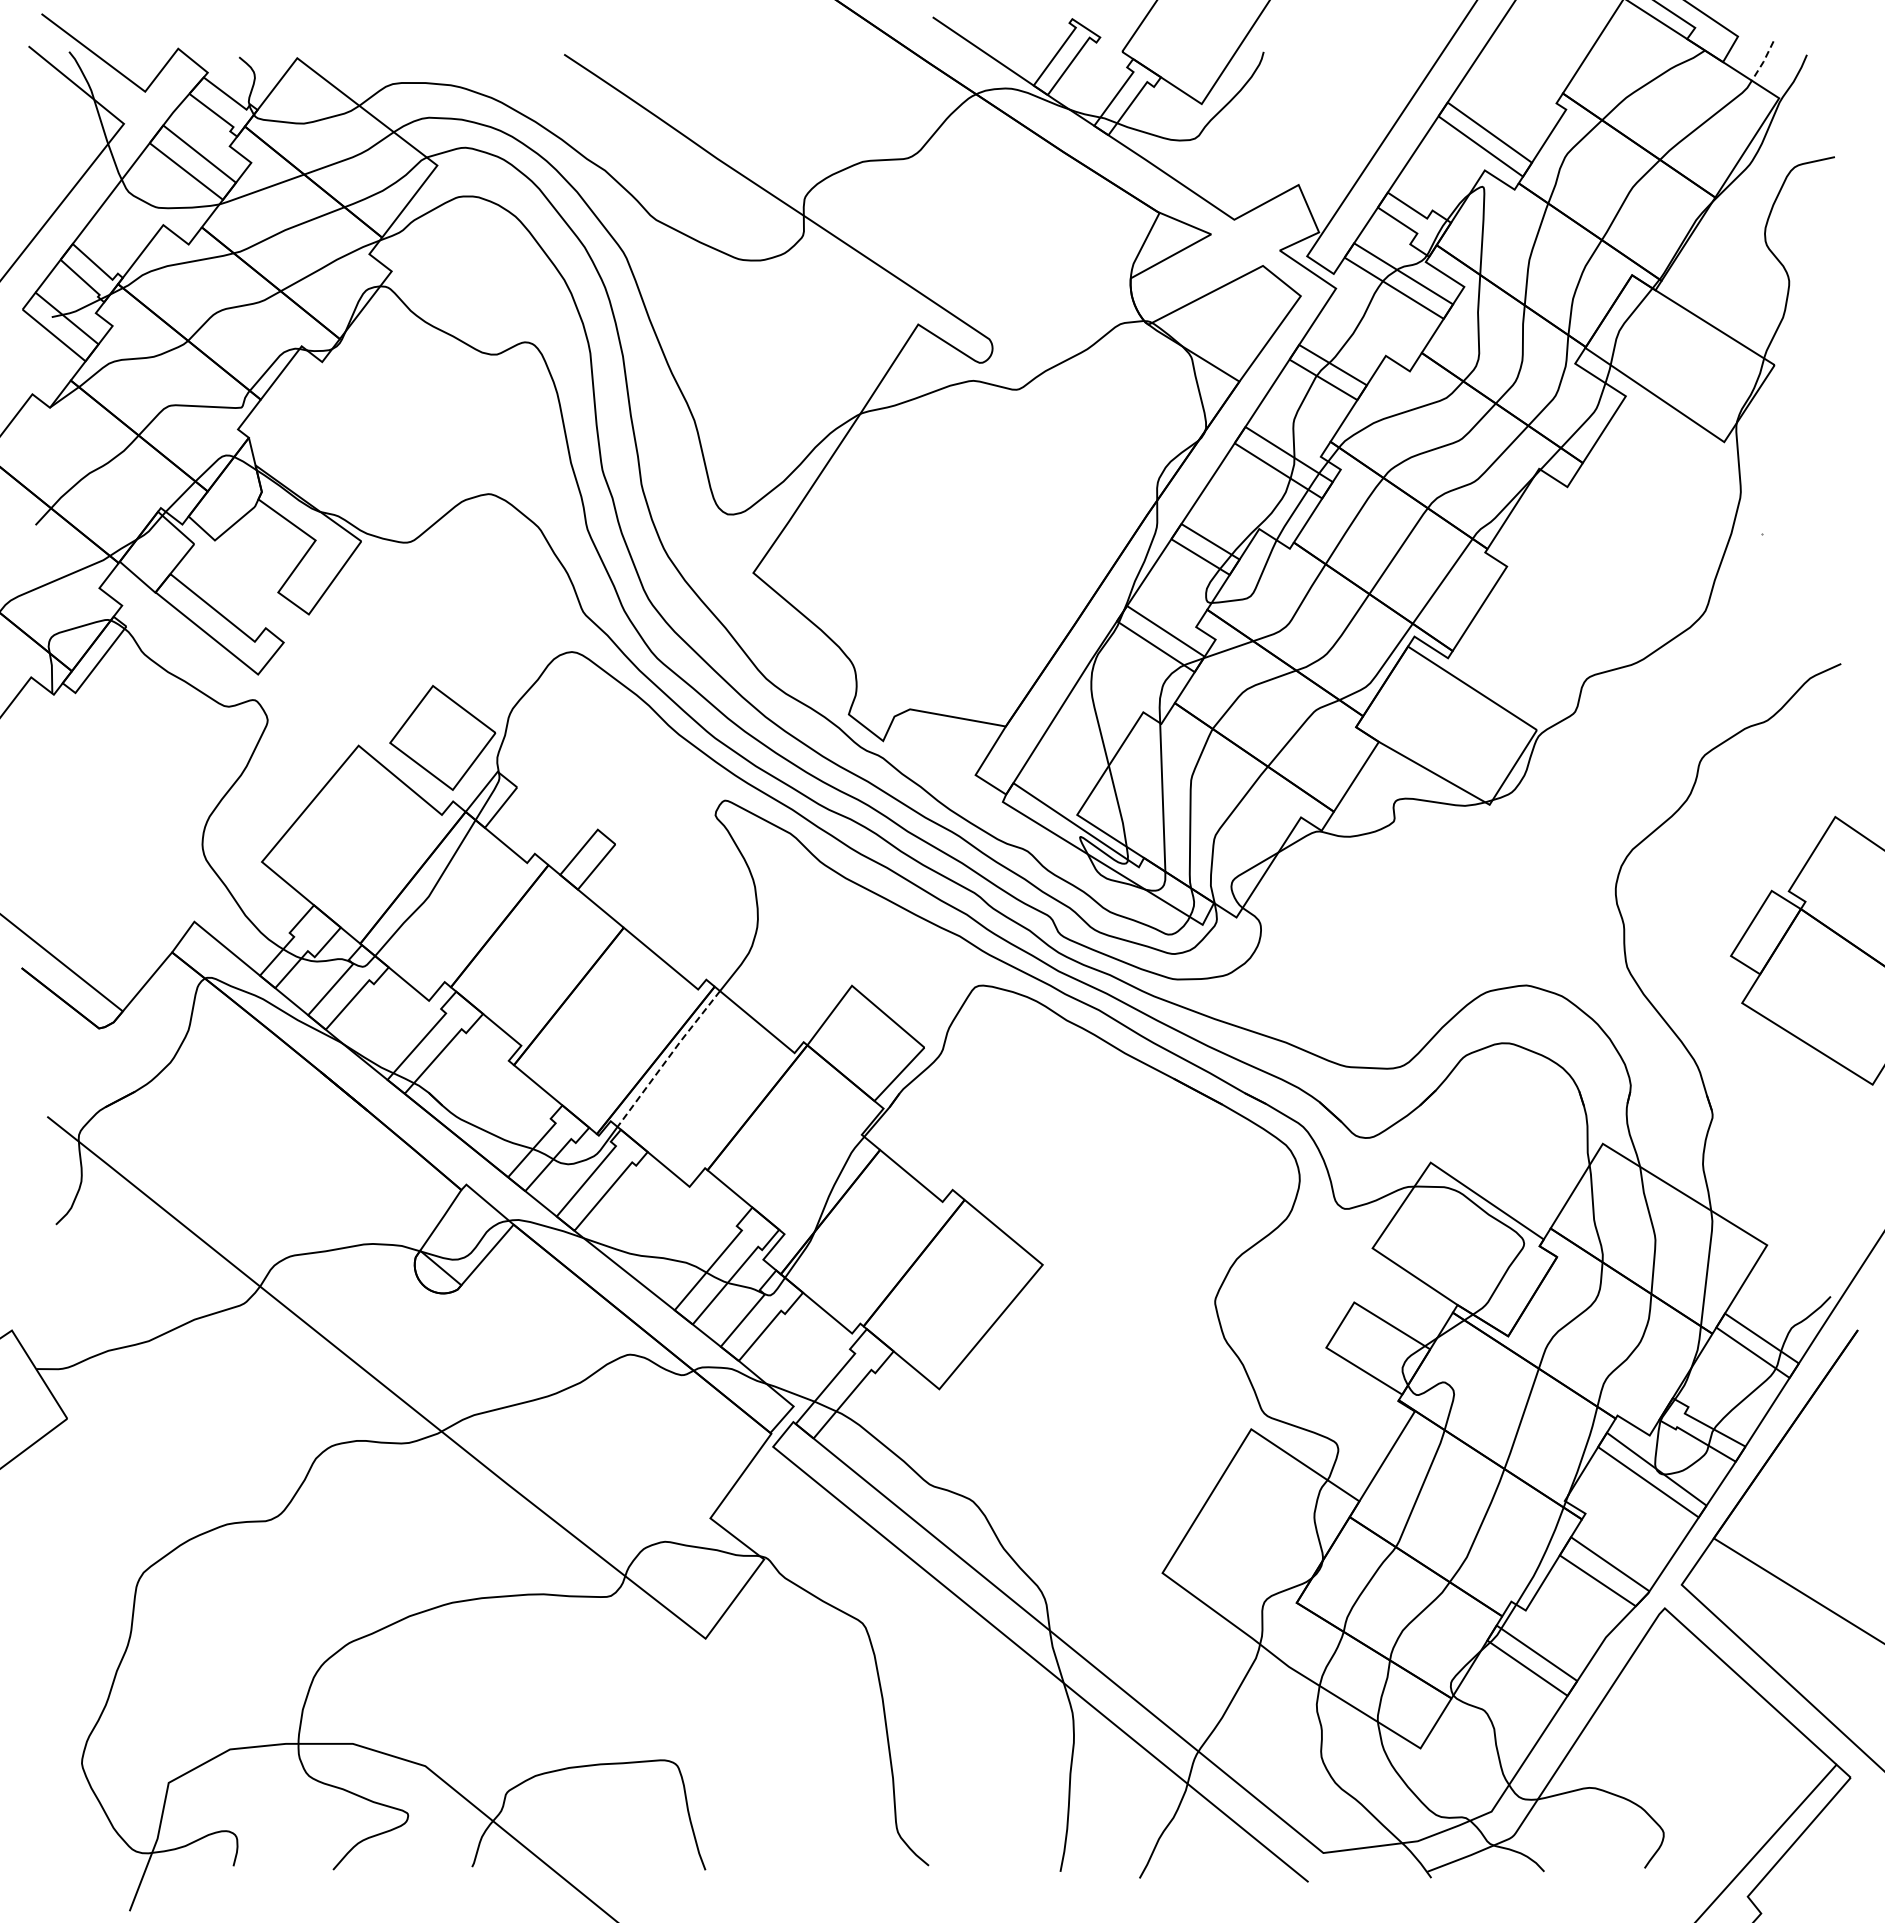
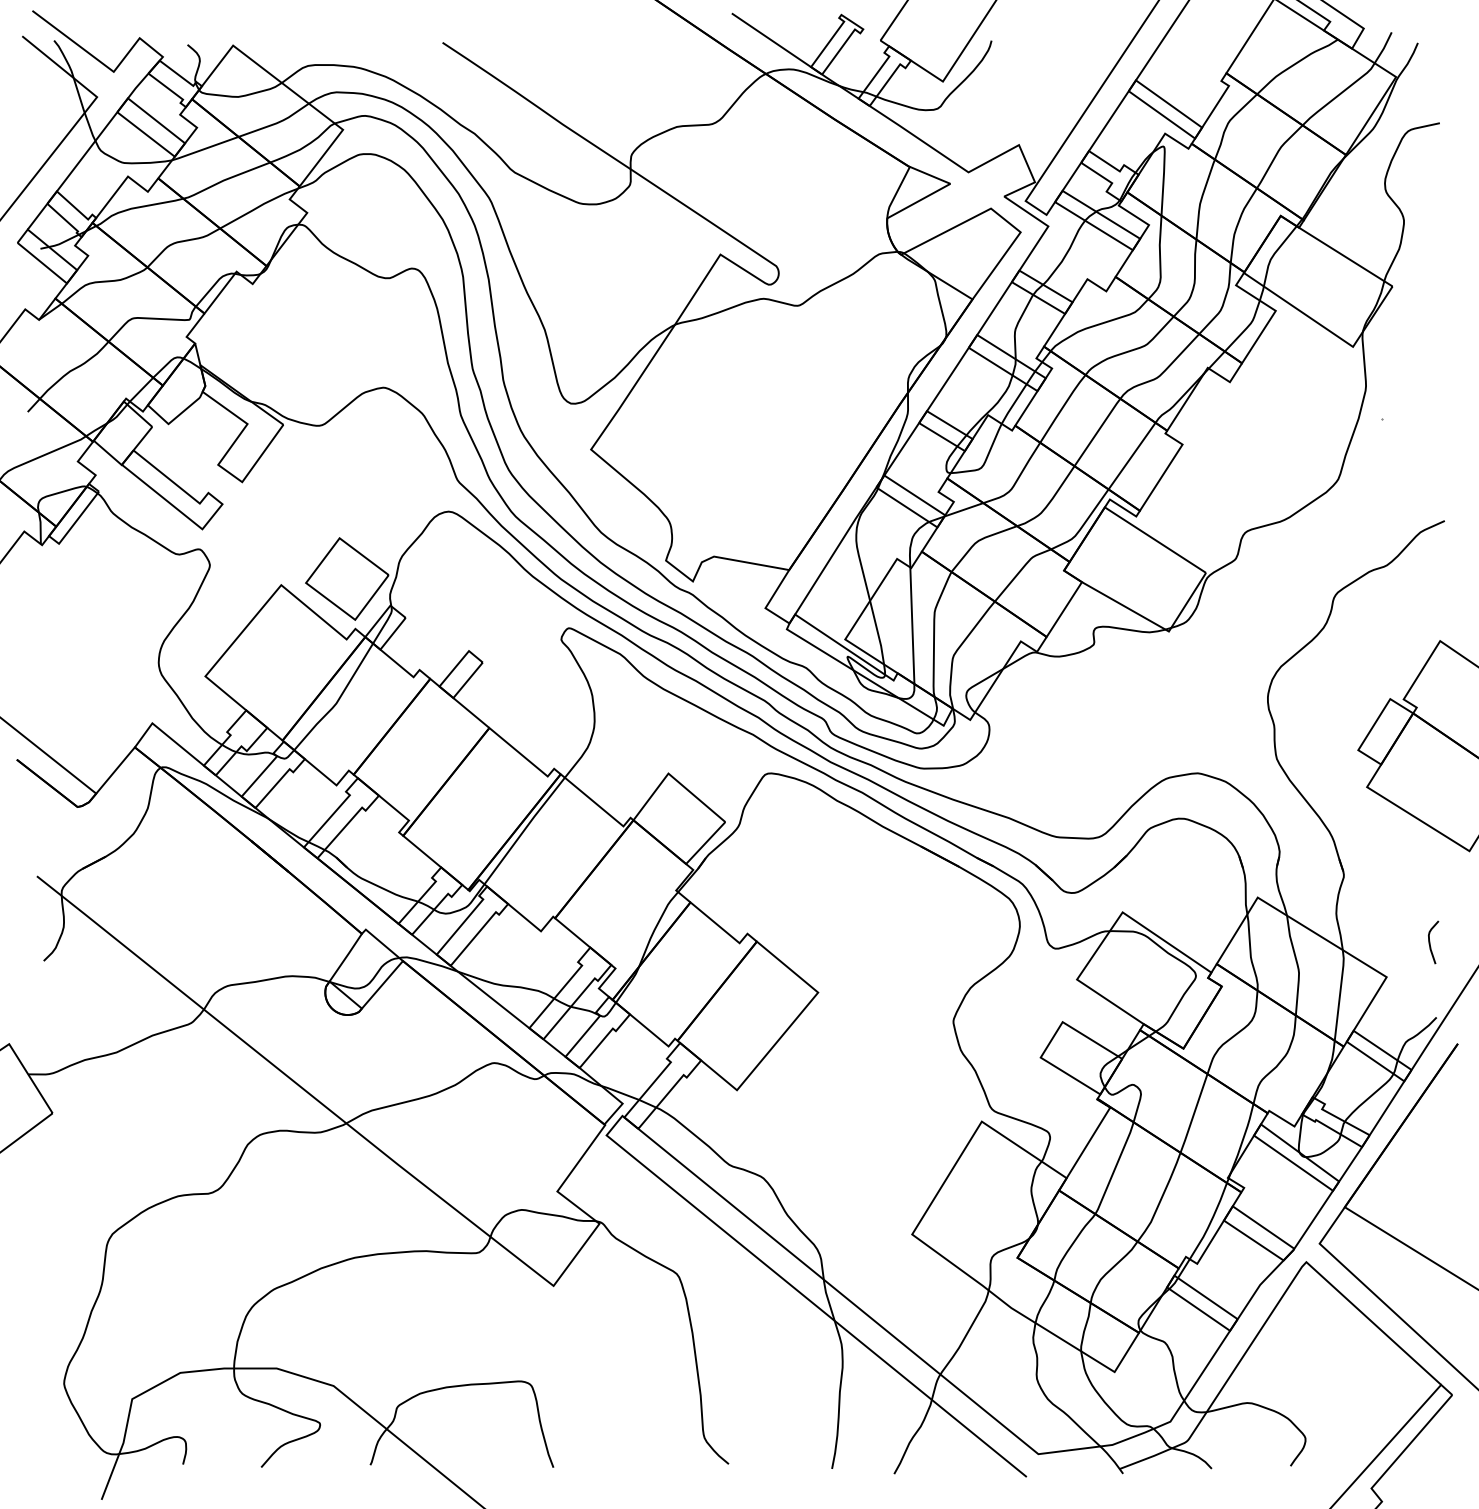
line: (1763, 61) -> (1383, 48), dashed -> solid
line: (668, 1058) -> (524, 830), dashed -> solid
curve: (1822, 1200) -> (1430, 942), added

